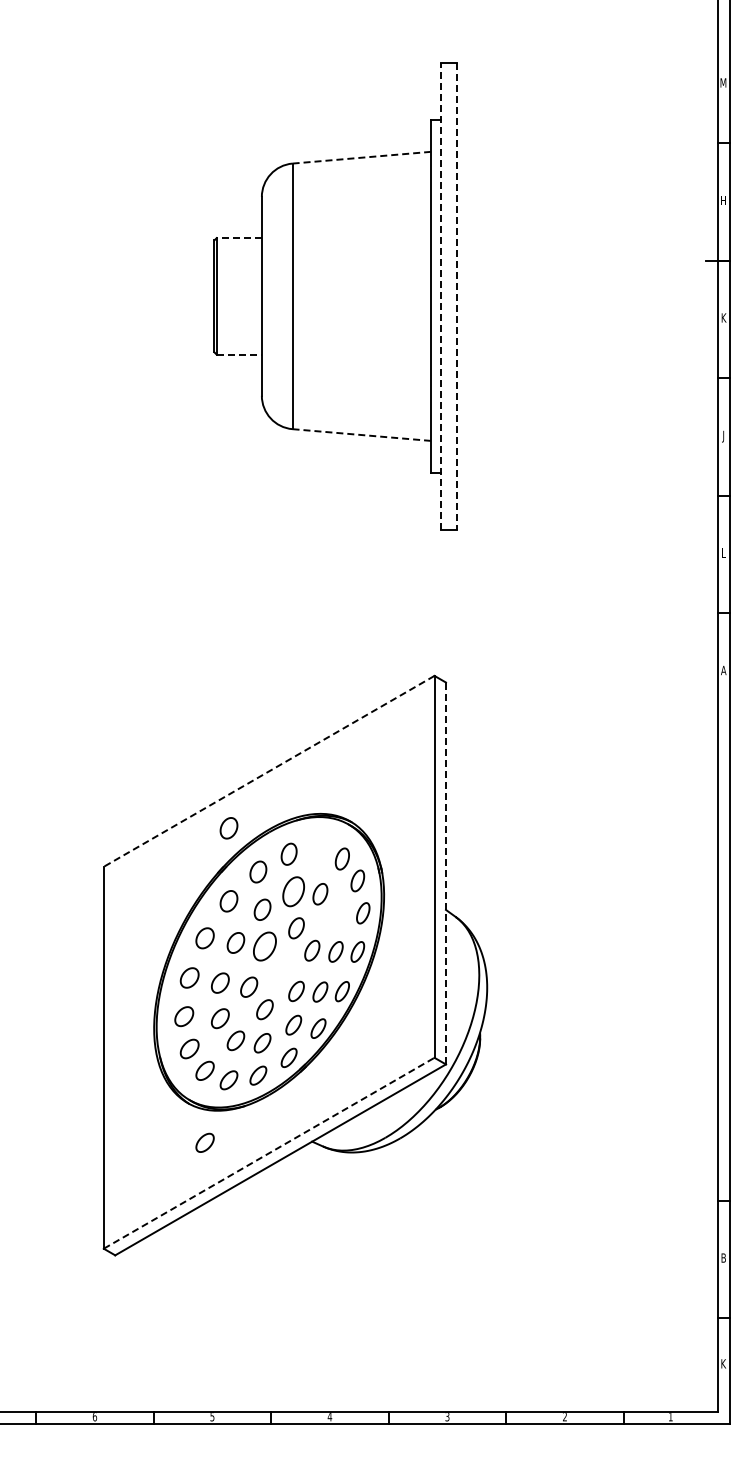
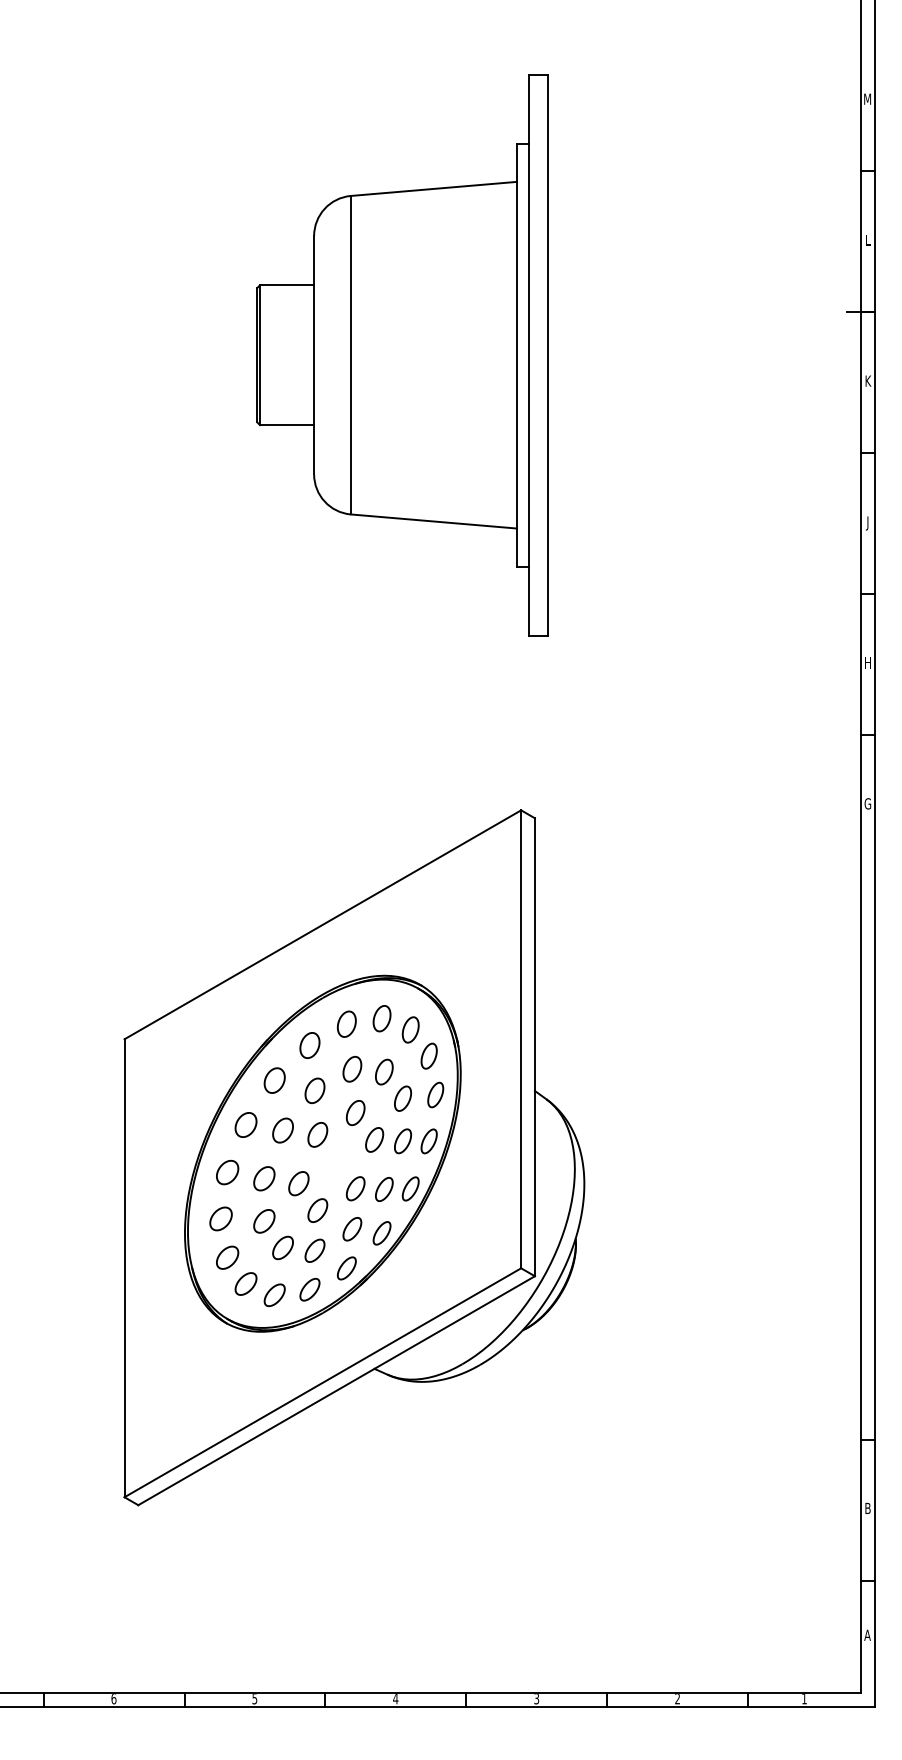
line: (361, 157) -> (433, 188), dashed -> solid
text: (723, 200) -> (867, 240), H -> L
line: (239, 238) -> (287, 285), dashed -> solid
line: (440, 296) -> (528, 355), dashed -> solid
line: (456, 296) -> (547, 355), dashed -> solid
line: (239, 354) -> (287, 424), dashed -> solid
line: (361, 435) -> (433, 522), dashed -> solid
text: (723, 552) -> (867, 662), L -> H
text: (723, 670) -> (867, 803), A -> G
line: (269, 771) -> (323, 924), dashed -> solid
part: (228, 828) -> (274, 993), removed
part: (318, 849) -> (382, 1018), added
line: (445, 873) -> (534, 1047), dashed -> solid
part: (293, 891) -> (352, 1068), size x0.71
part: (335, 916) -> (402, 1098), added
part: (264, 946) -> (317, 1134), size x0.71
part: (204, 1142) -> (245, 1369), removed
line: (269, 1153) -> (323, 1383), dashed -> solid
text: (722, 1363) -> (866, 1634), K -> A

